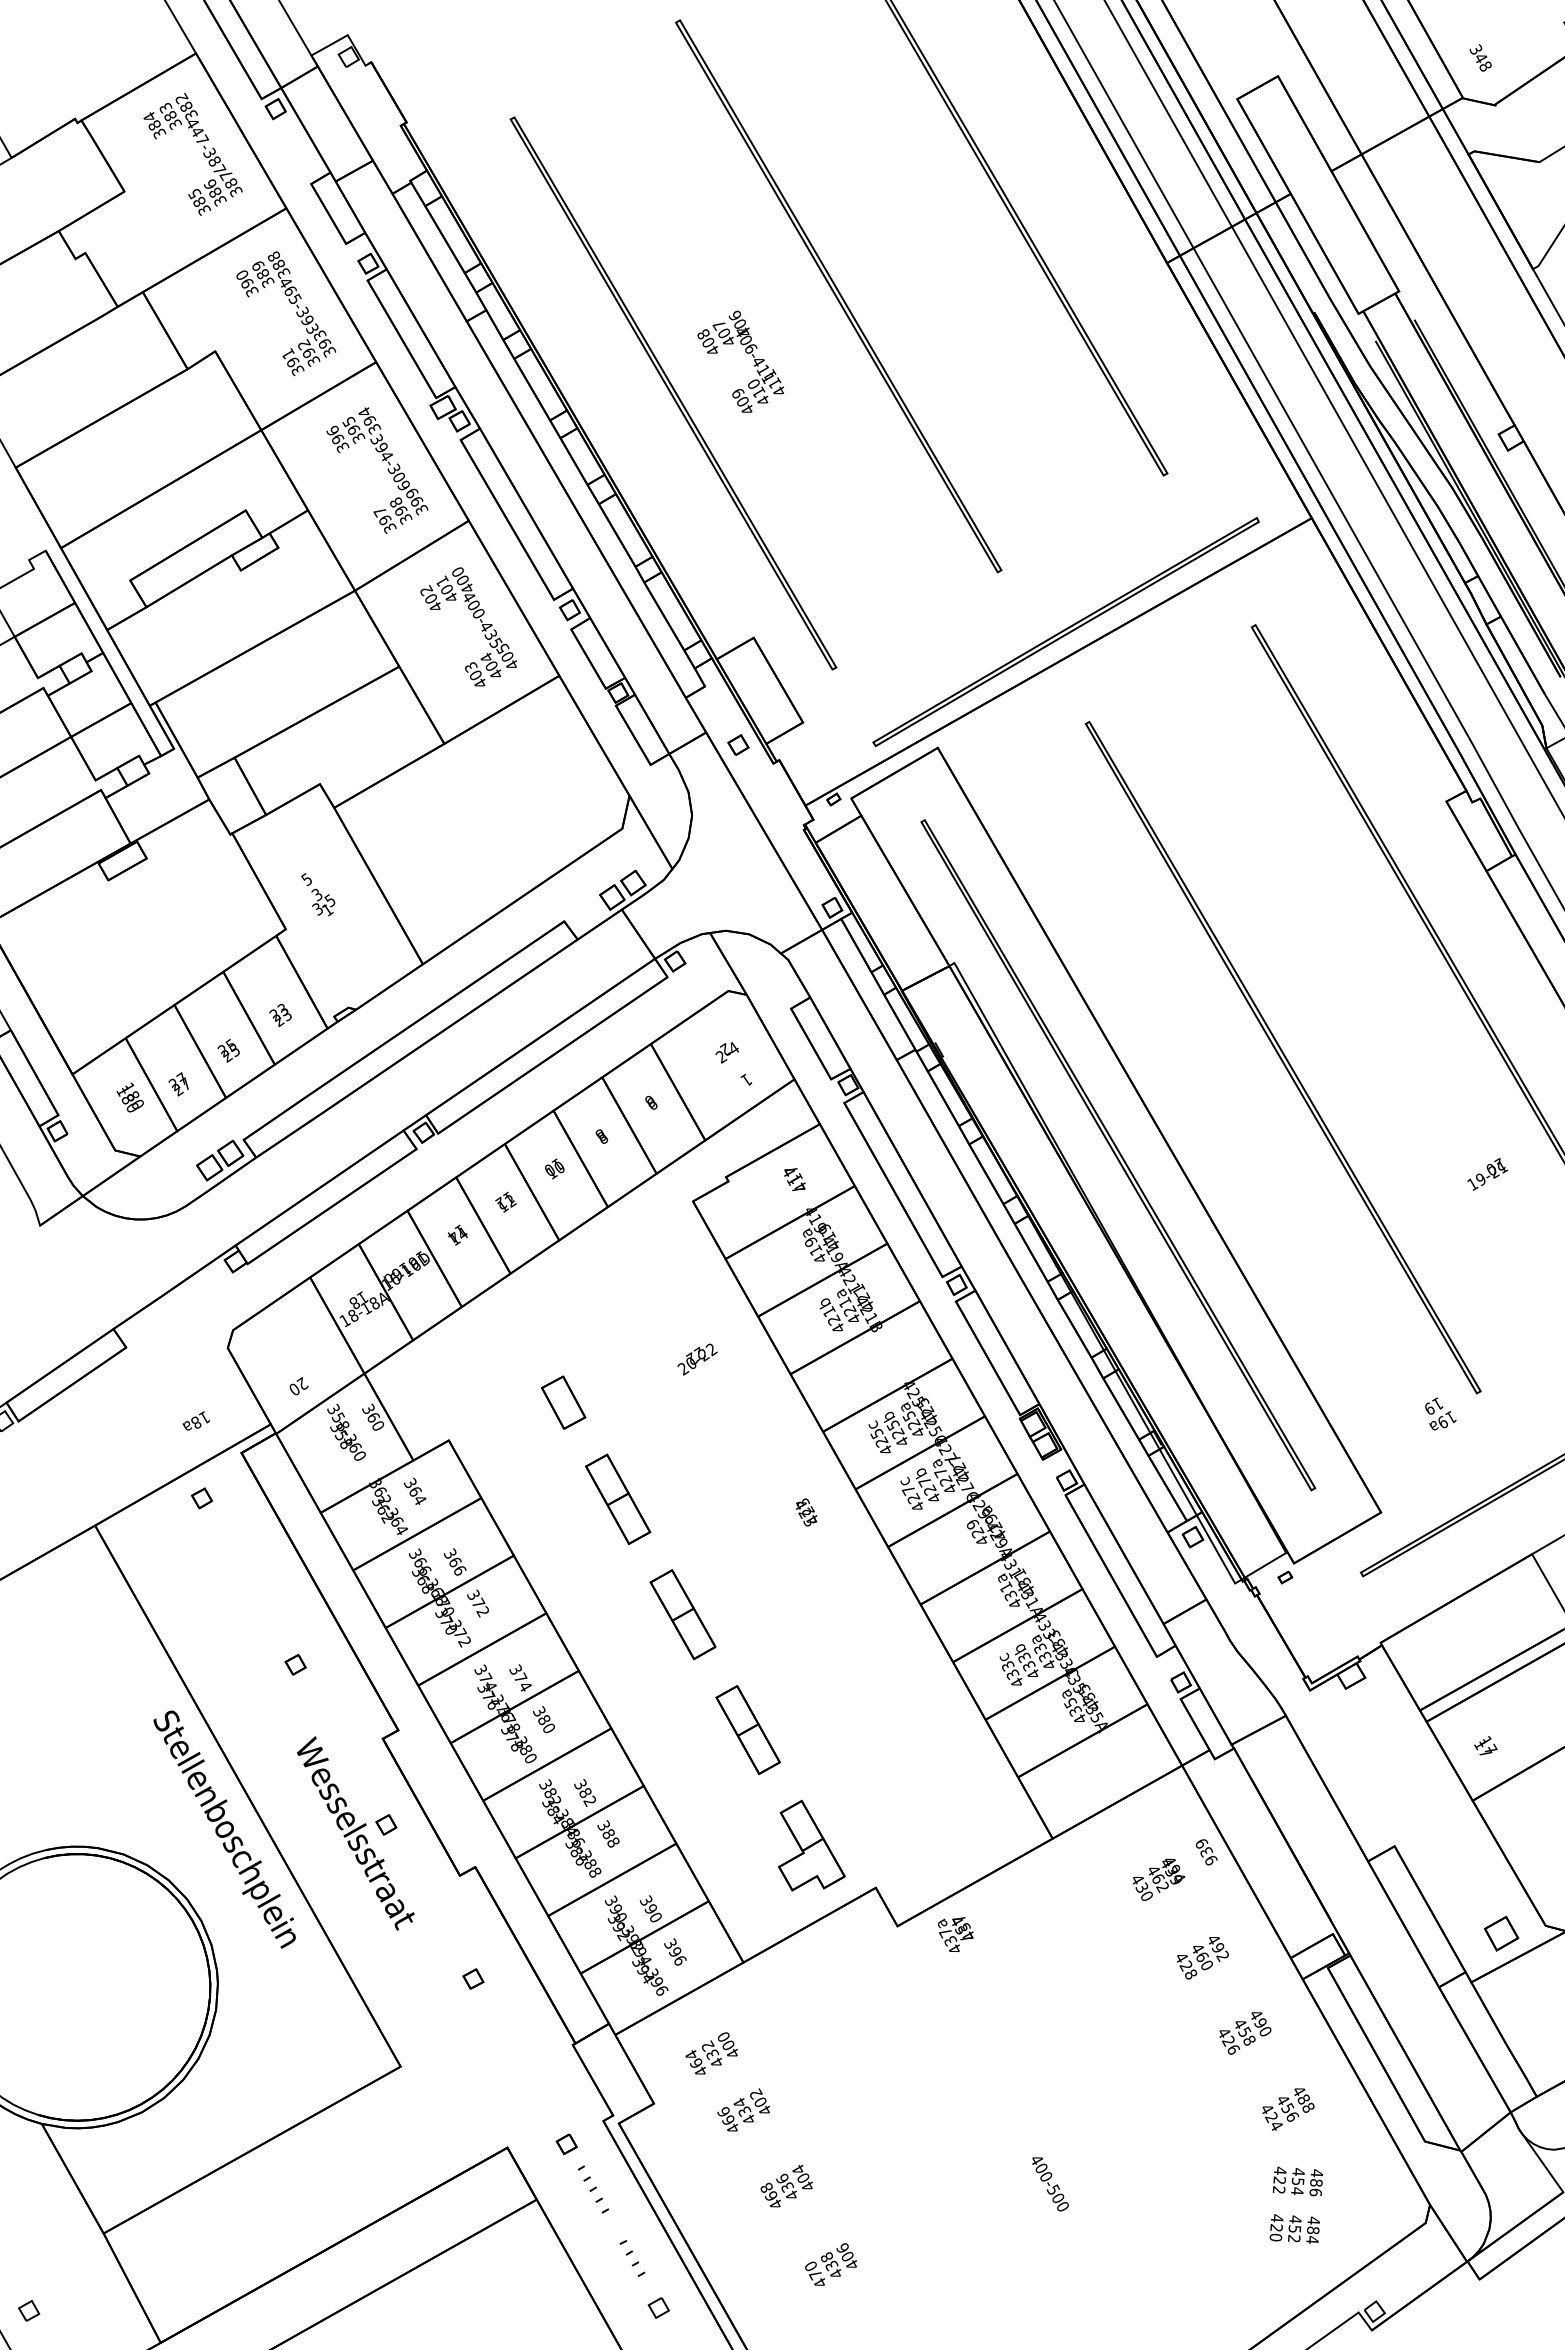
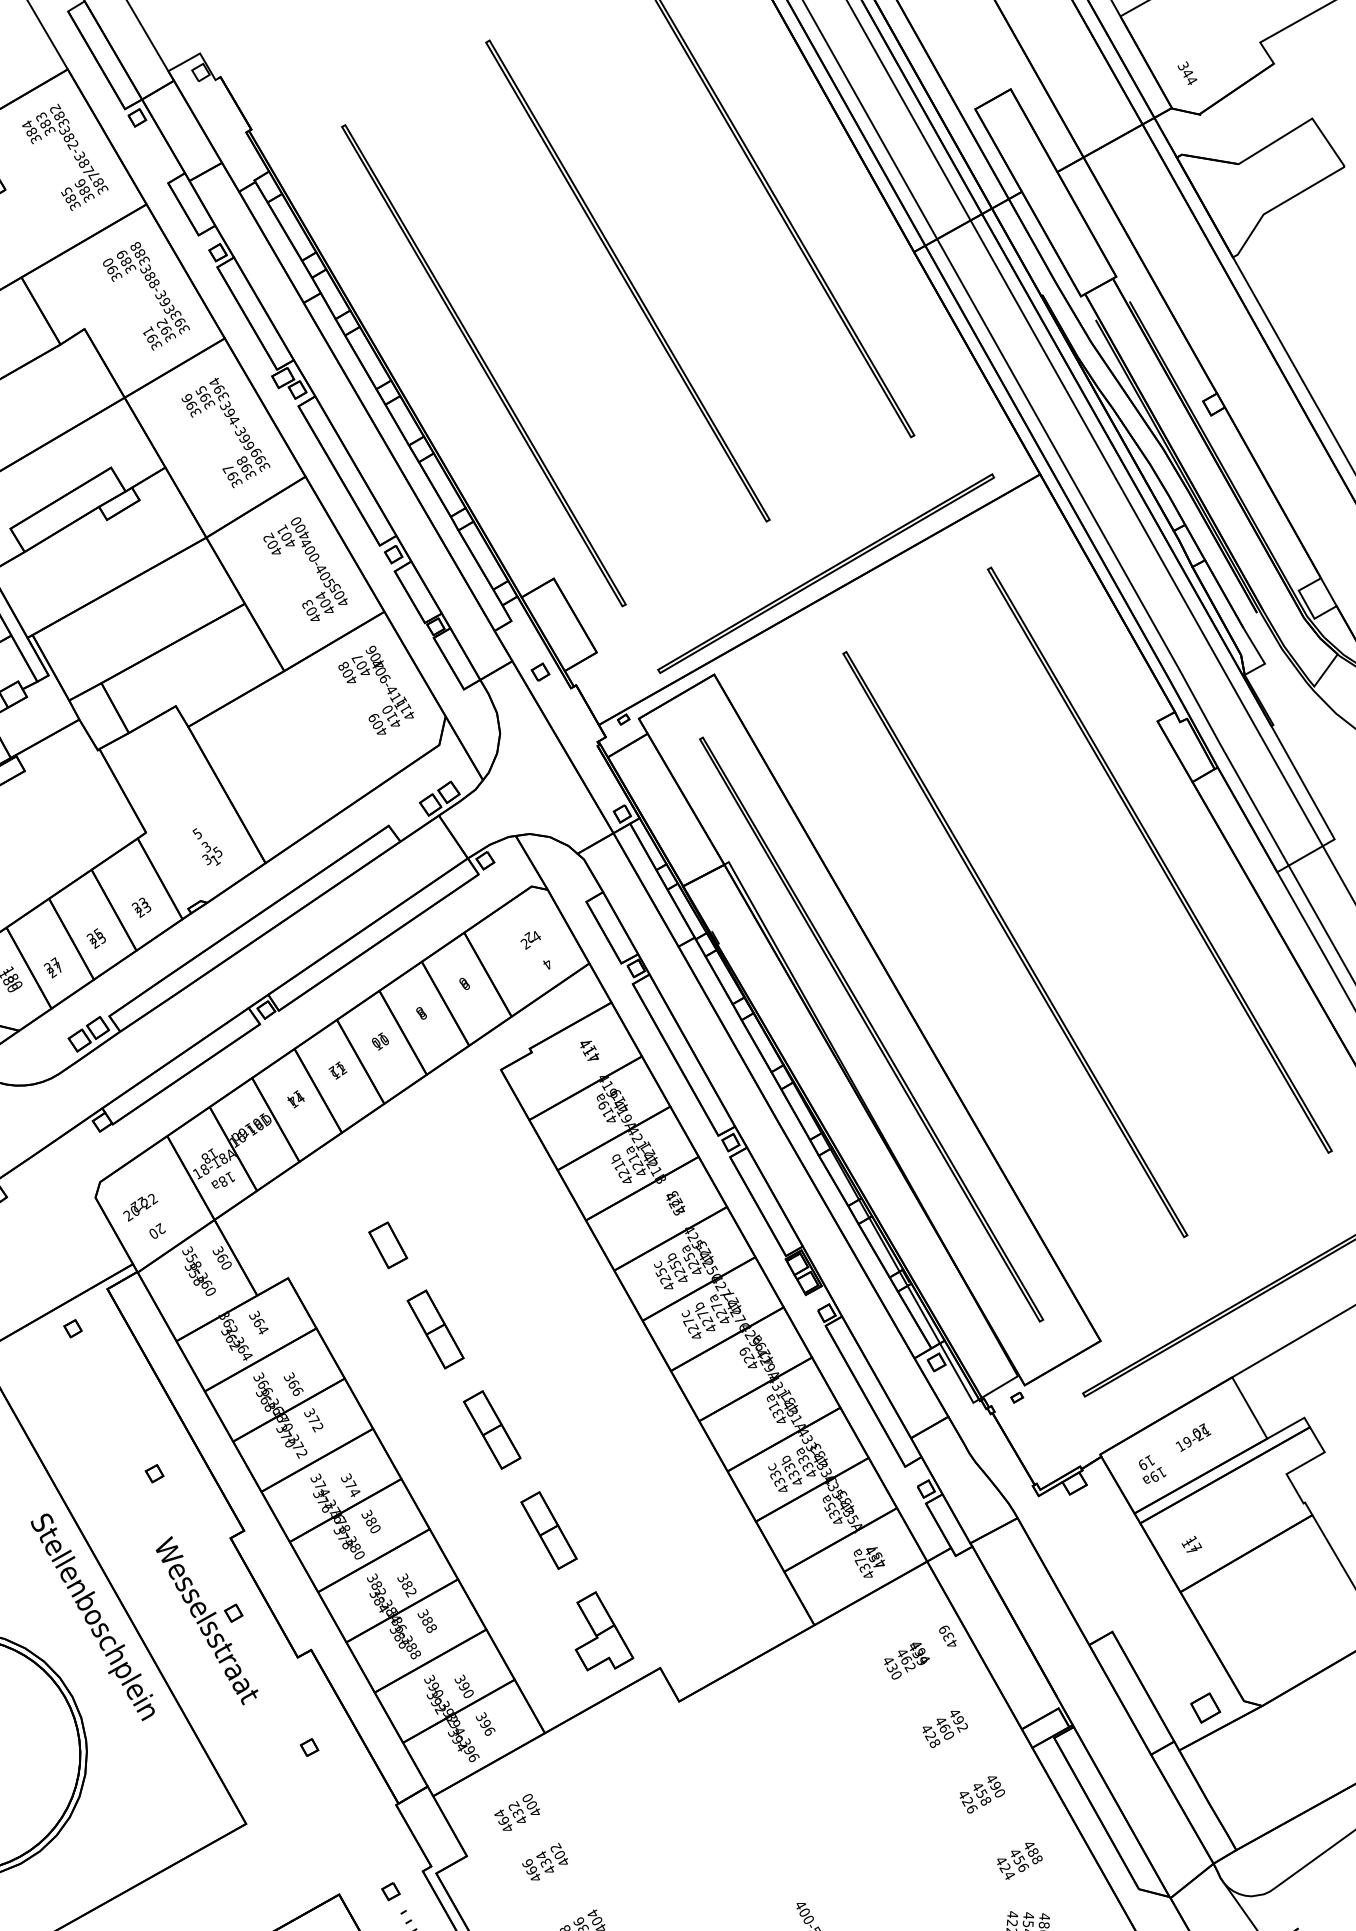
text: (1485, 66) -> (1191, 80), 348 -> 344
text: (197, 131) -> (69, 137), 447-387 -> 382-387
text: (290, 290) -> (150, 275), 465-393 -> 388-393
text: (740, 361) -> (375, 689), moved
text: (397, 477) -> (243, 438), 394-309 -> 394-399
text: (489, 634) -> (323, 575), 400-435 -> 400-405
text: (318, 894) -> (207, 846), moved
text: (746, 1079) -> (547, 963), 1 -> 4
text: (1487, 1174) -> (1193, 1437), moved
text: (697, 1359) -> (140, 1207), moved
text: (1440, 1413) -> (1152, 1469), moved
text: (195, 1420) -> (222, 1179), moved
text: (806, 1512) -> (675, 1203), moved
text: (1210, 1860) -> (951, 1644), 939 -> 439
text: (955, 1934) -> (869, 1562), moved

